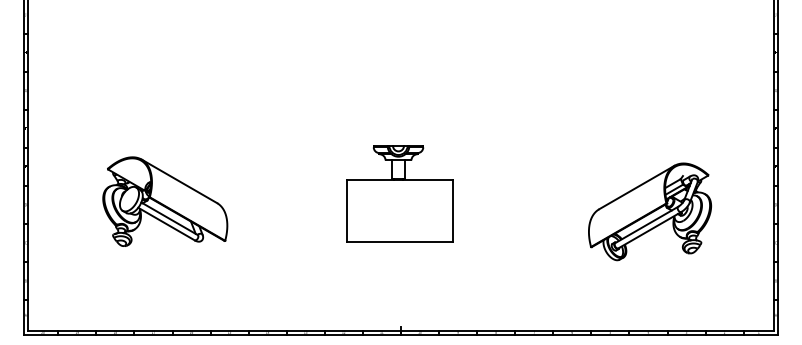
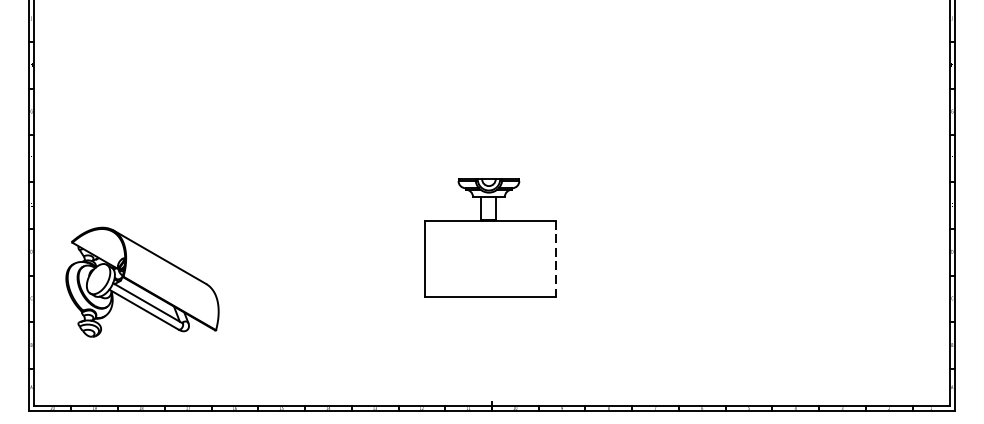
part: (165, 201) -> (142, 281), moved
line: (453, 211) -> (556, 259), solid -> dashed
part: (649, 211) -> (797, 259), removed

